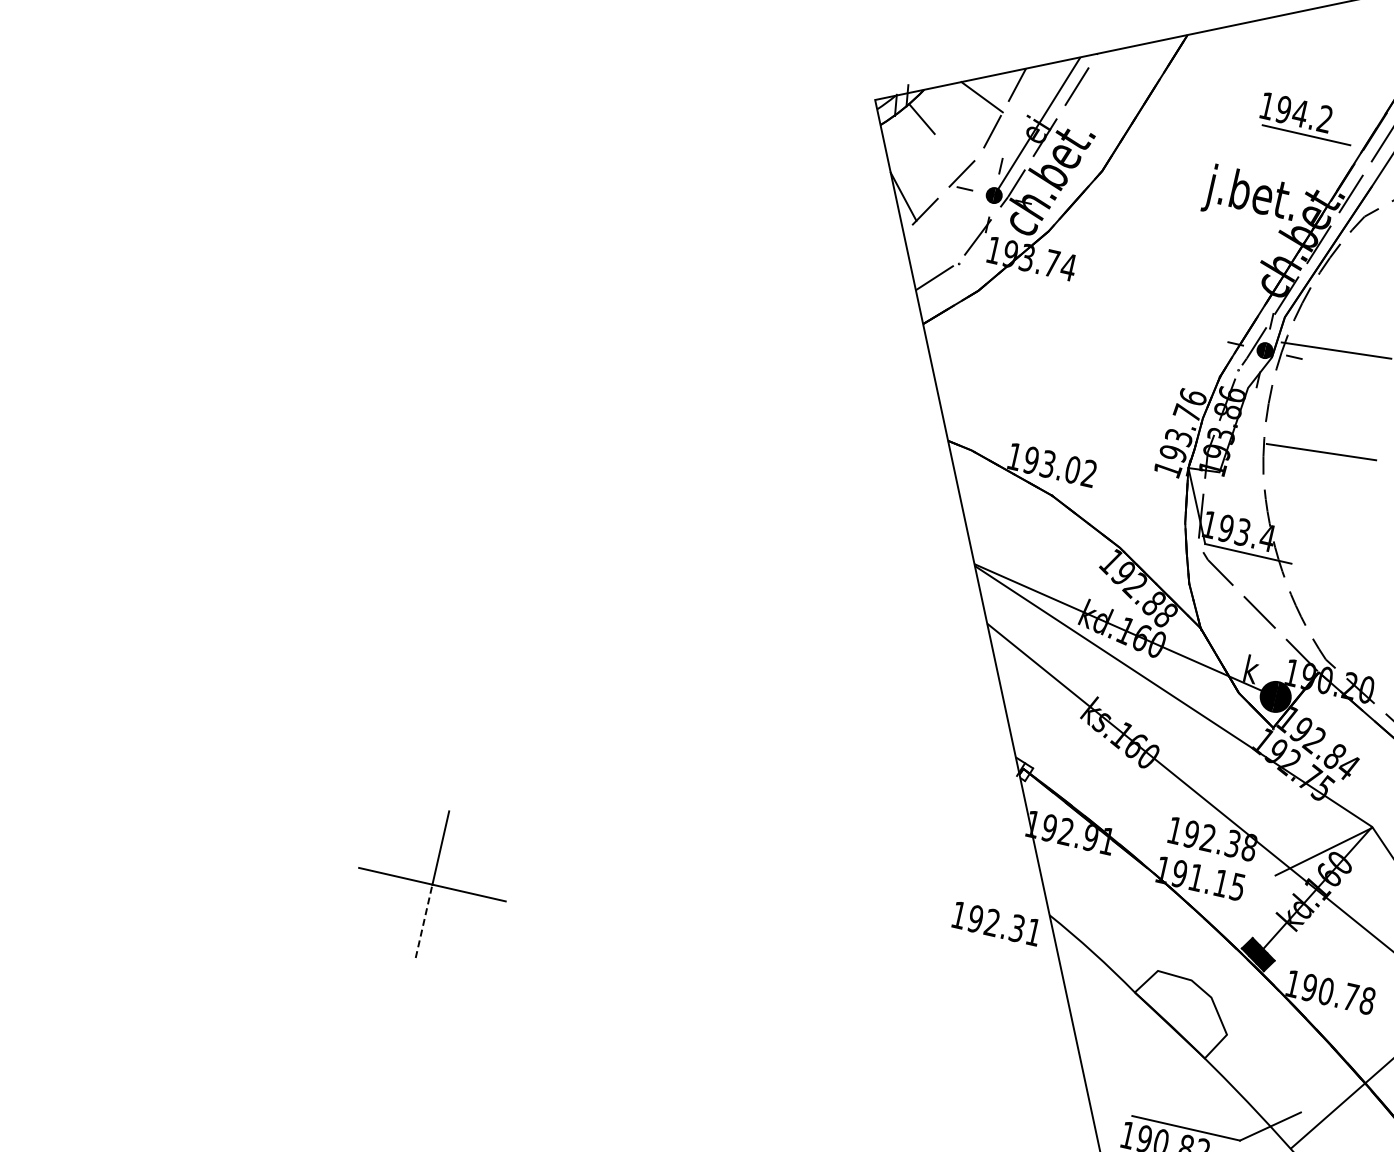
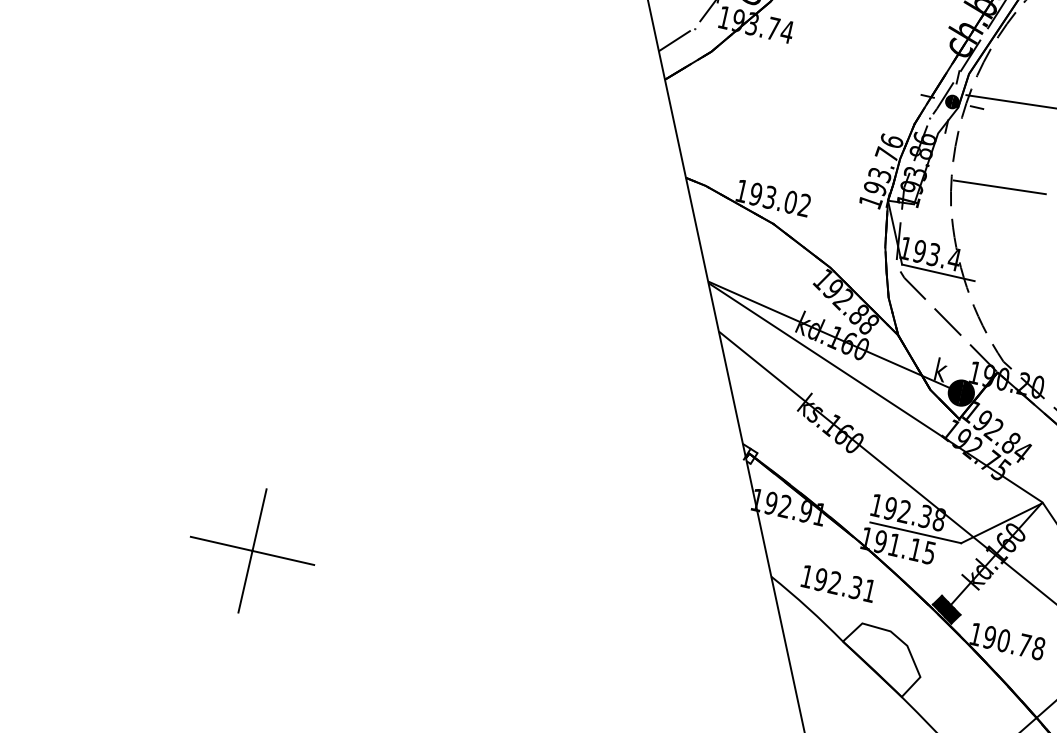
line: (1221, 862) -> (915, 532), added
line: (424, 921) -> (245, 581), dashed -> solid
text: (994, 924) -> (836, 584), moved

